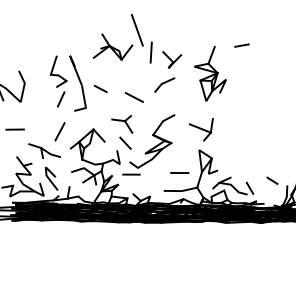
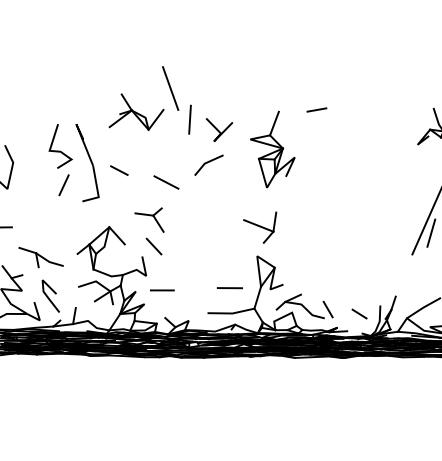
line: (60, 131) -> (62, 230), removed
part: (154, 136) -> (194, 237), removed
line: (272, 180) -> (359, 313), moved

